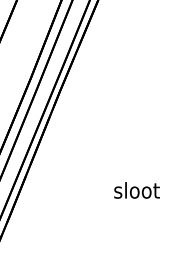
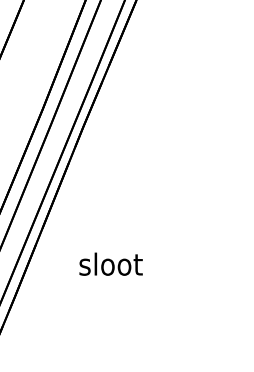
text: (136, 190) -> (110, 264), moved

